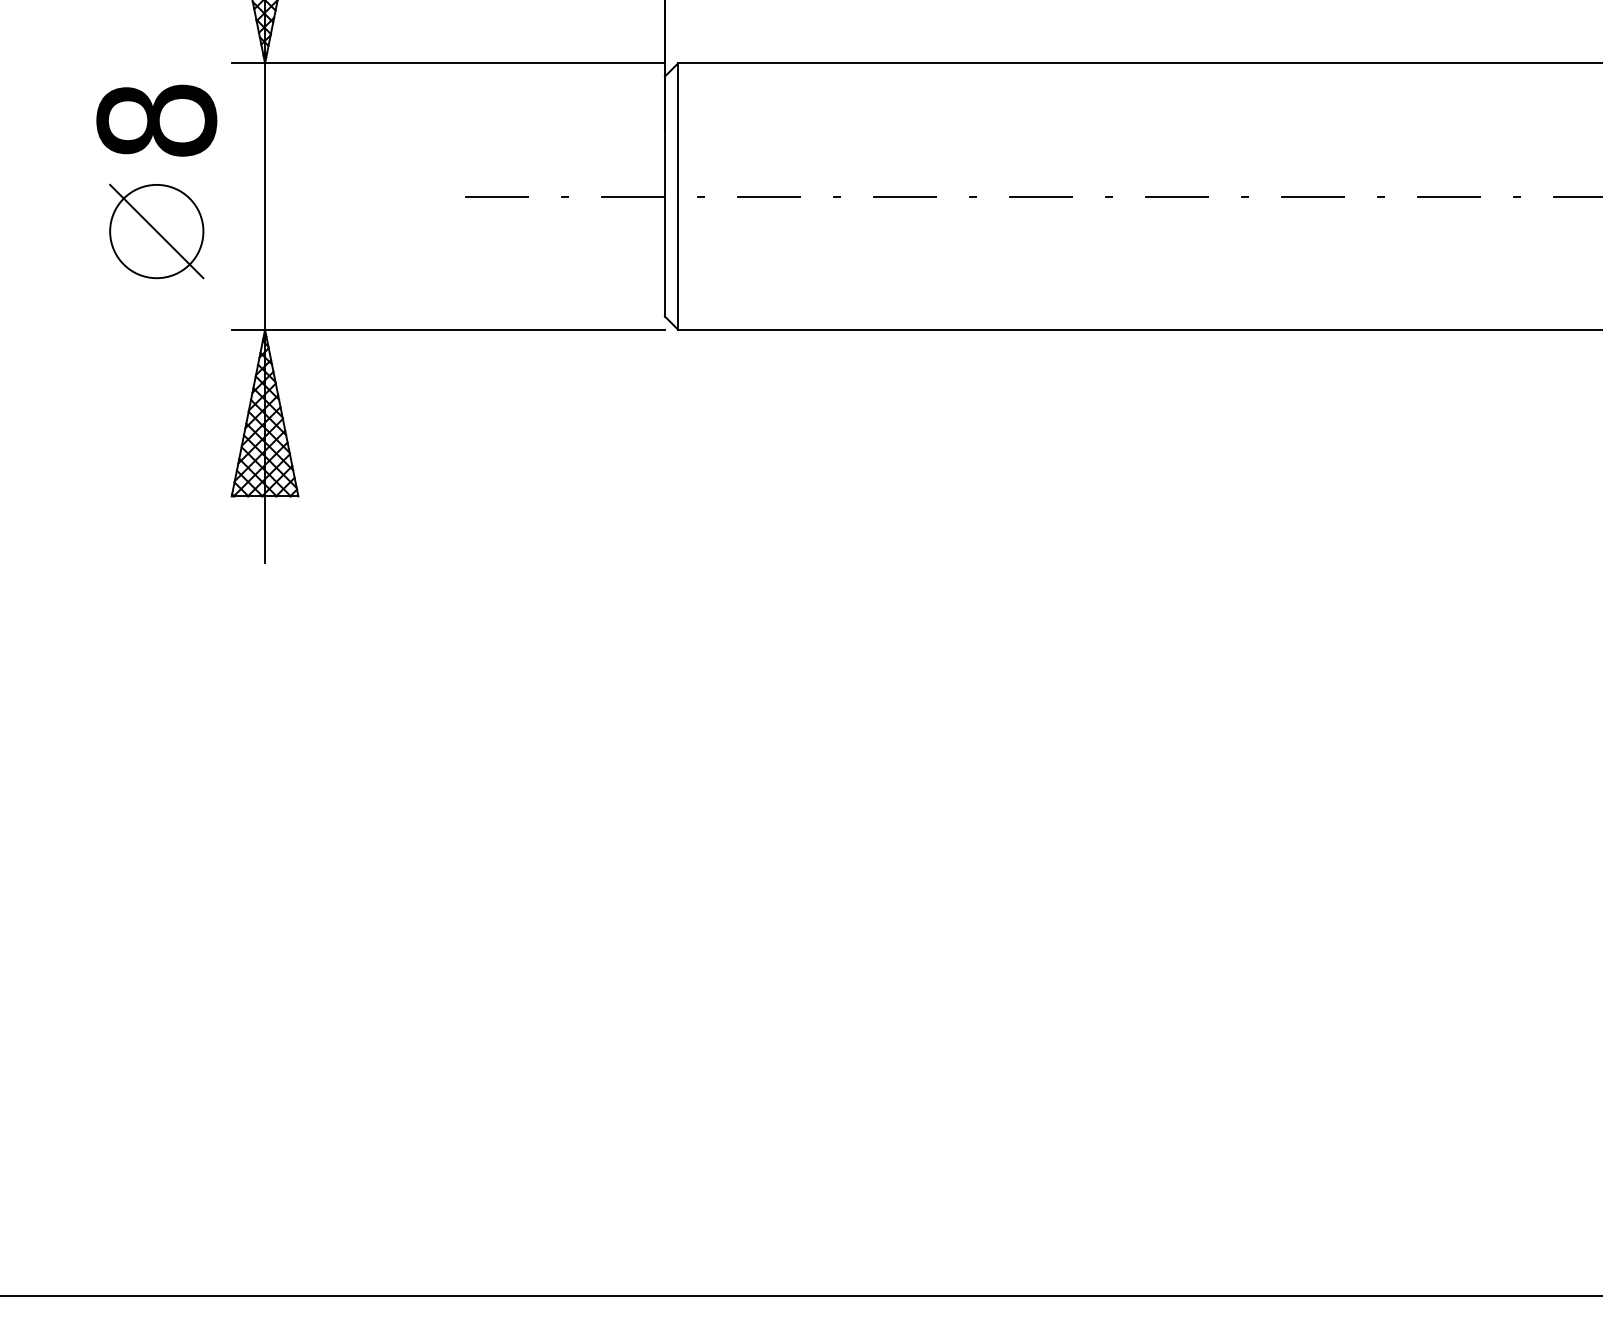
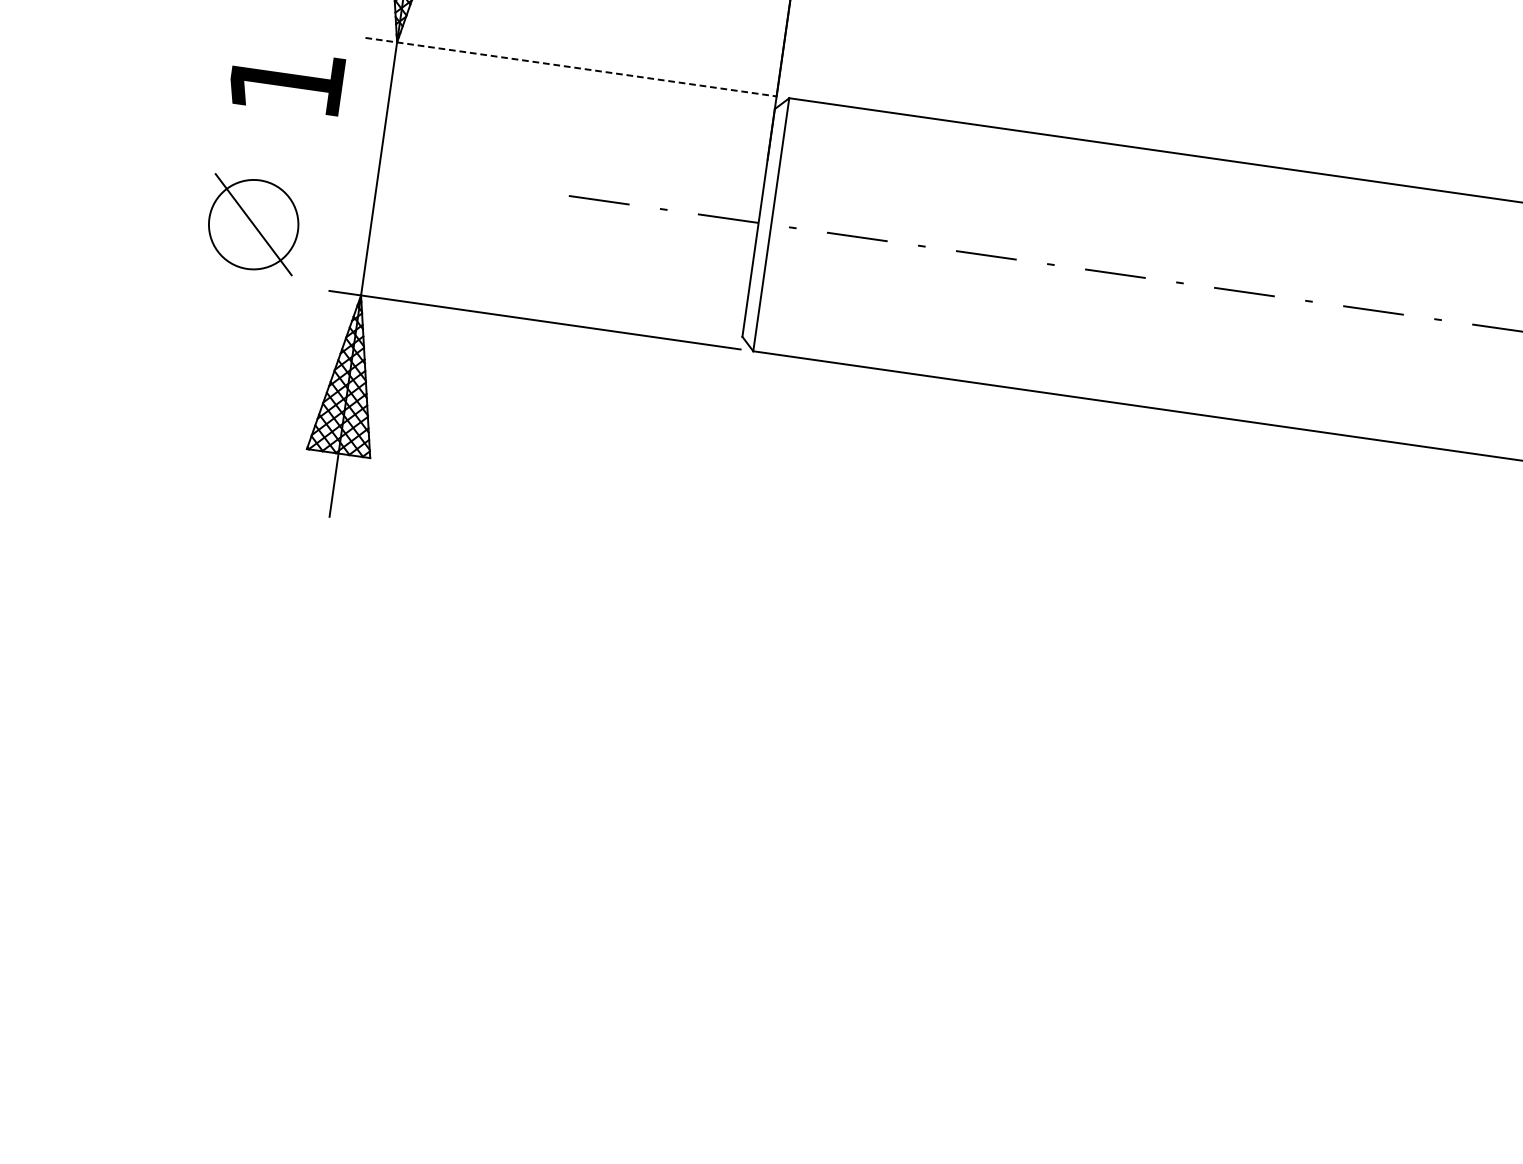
line: (448, 63) -> (571, 67), solid -> dashed
text: (156, 120) -> (286, 82), 8 -> 1
part: (156, 231) -> (253, 224), moved

